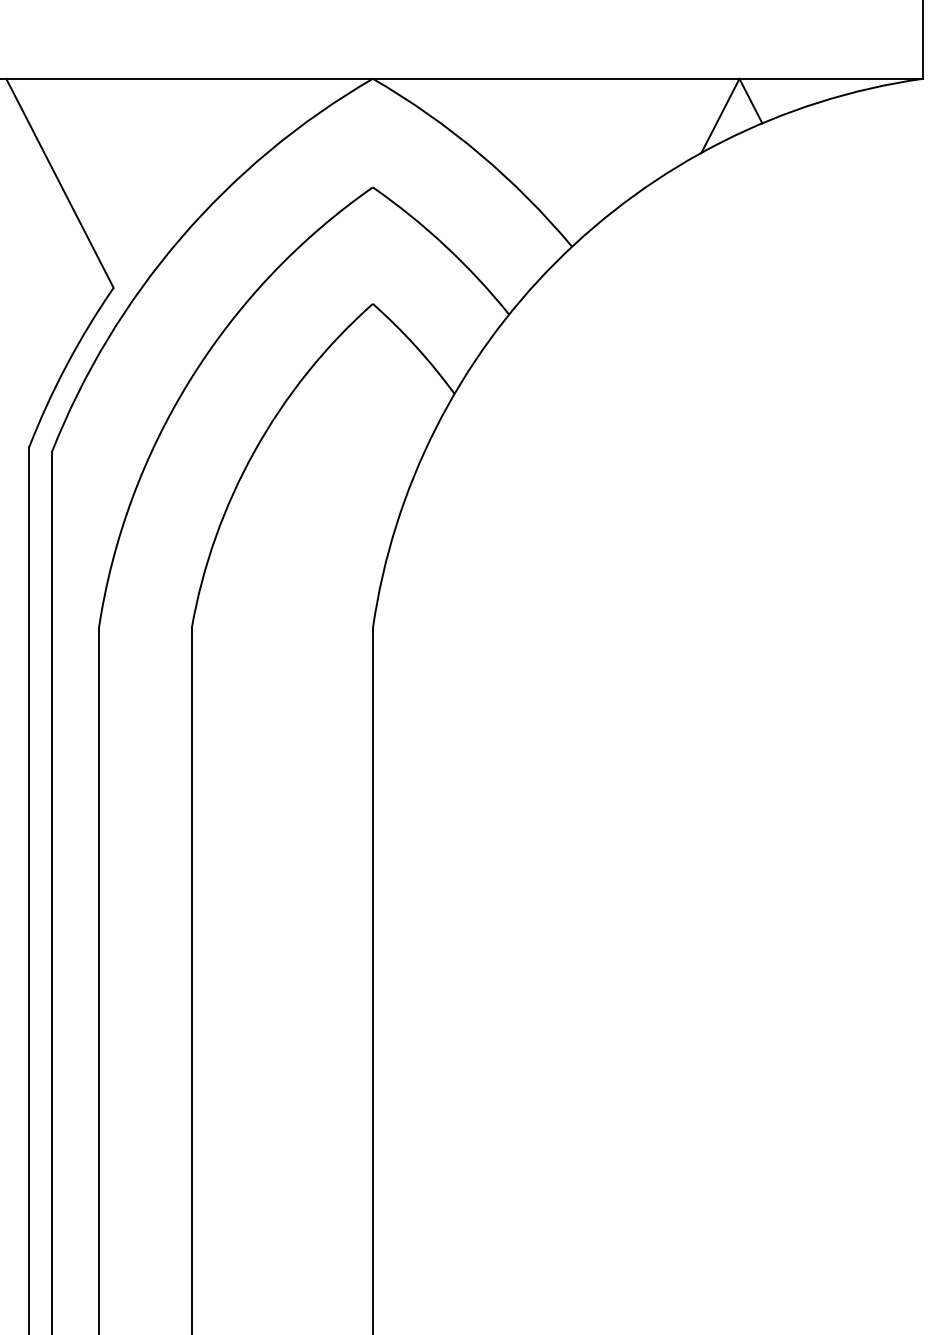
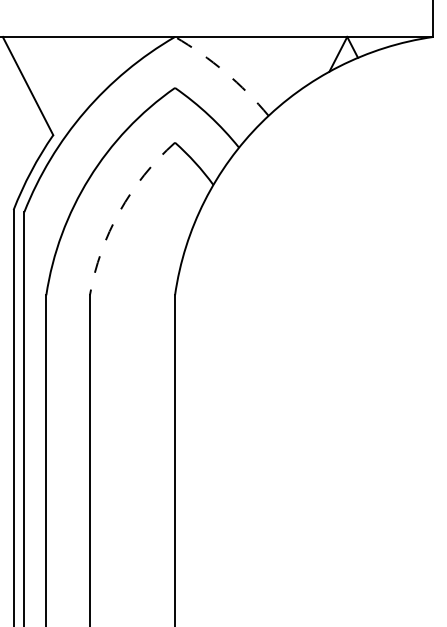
arc: (480, 154) -> (225, 72), solid -> dashed
arc: (254, 450) -> (119, 211), solid -> dashed

